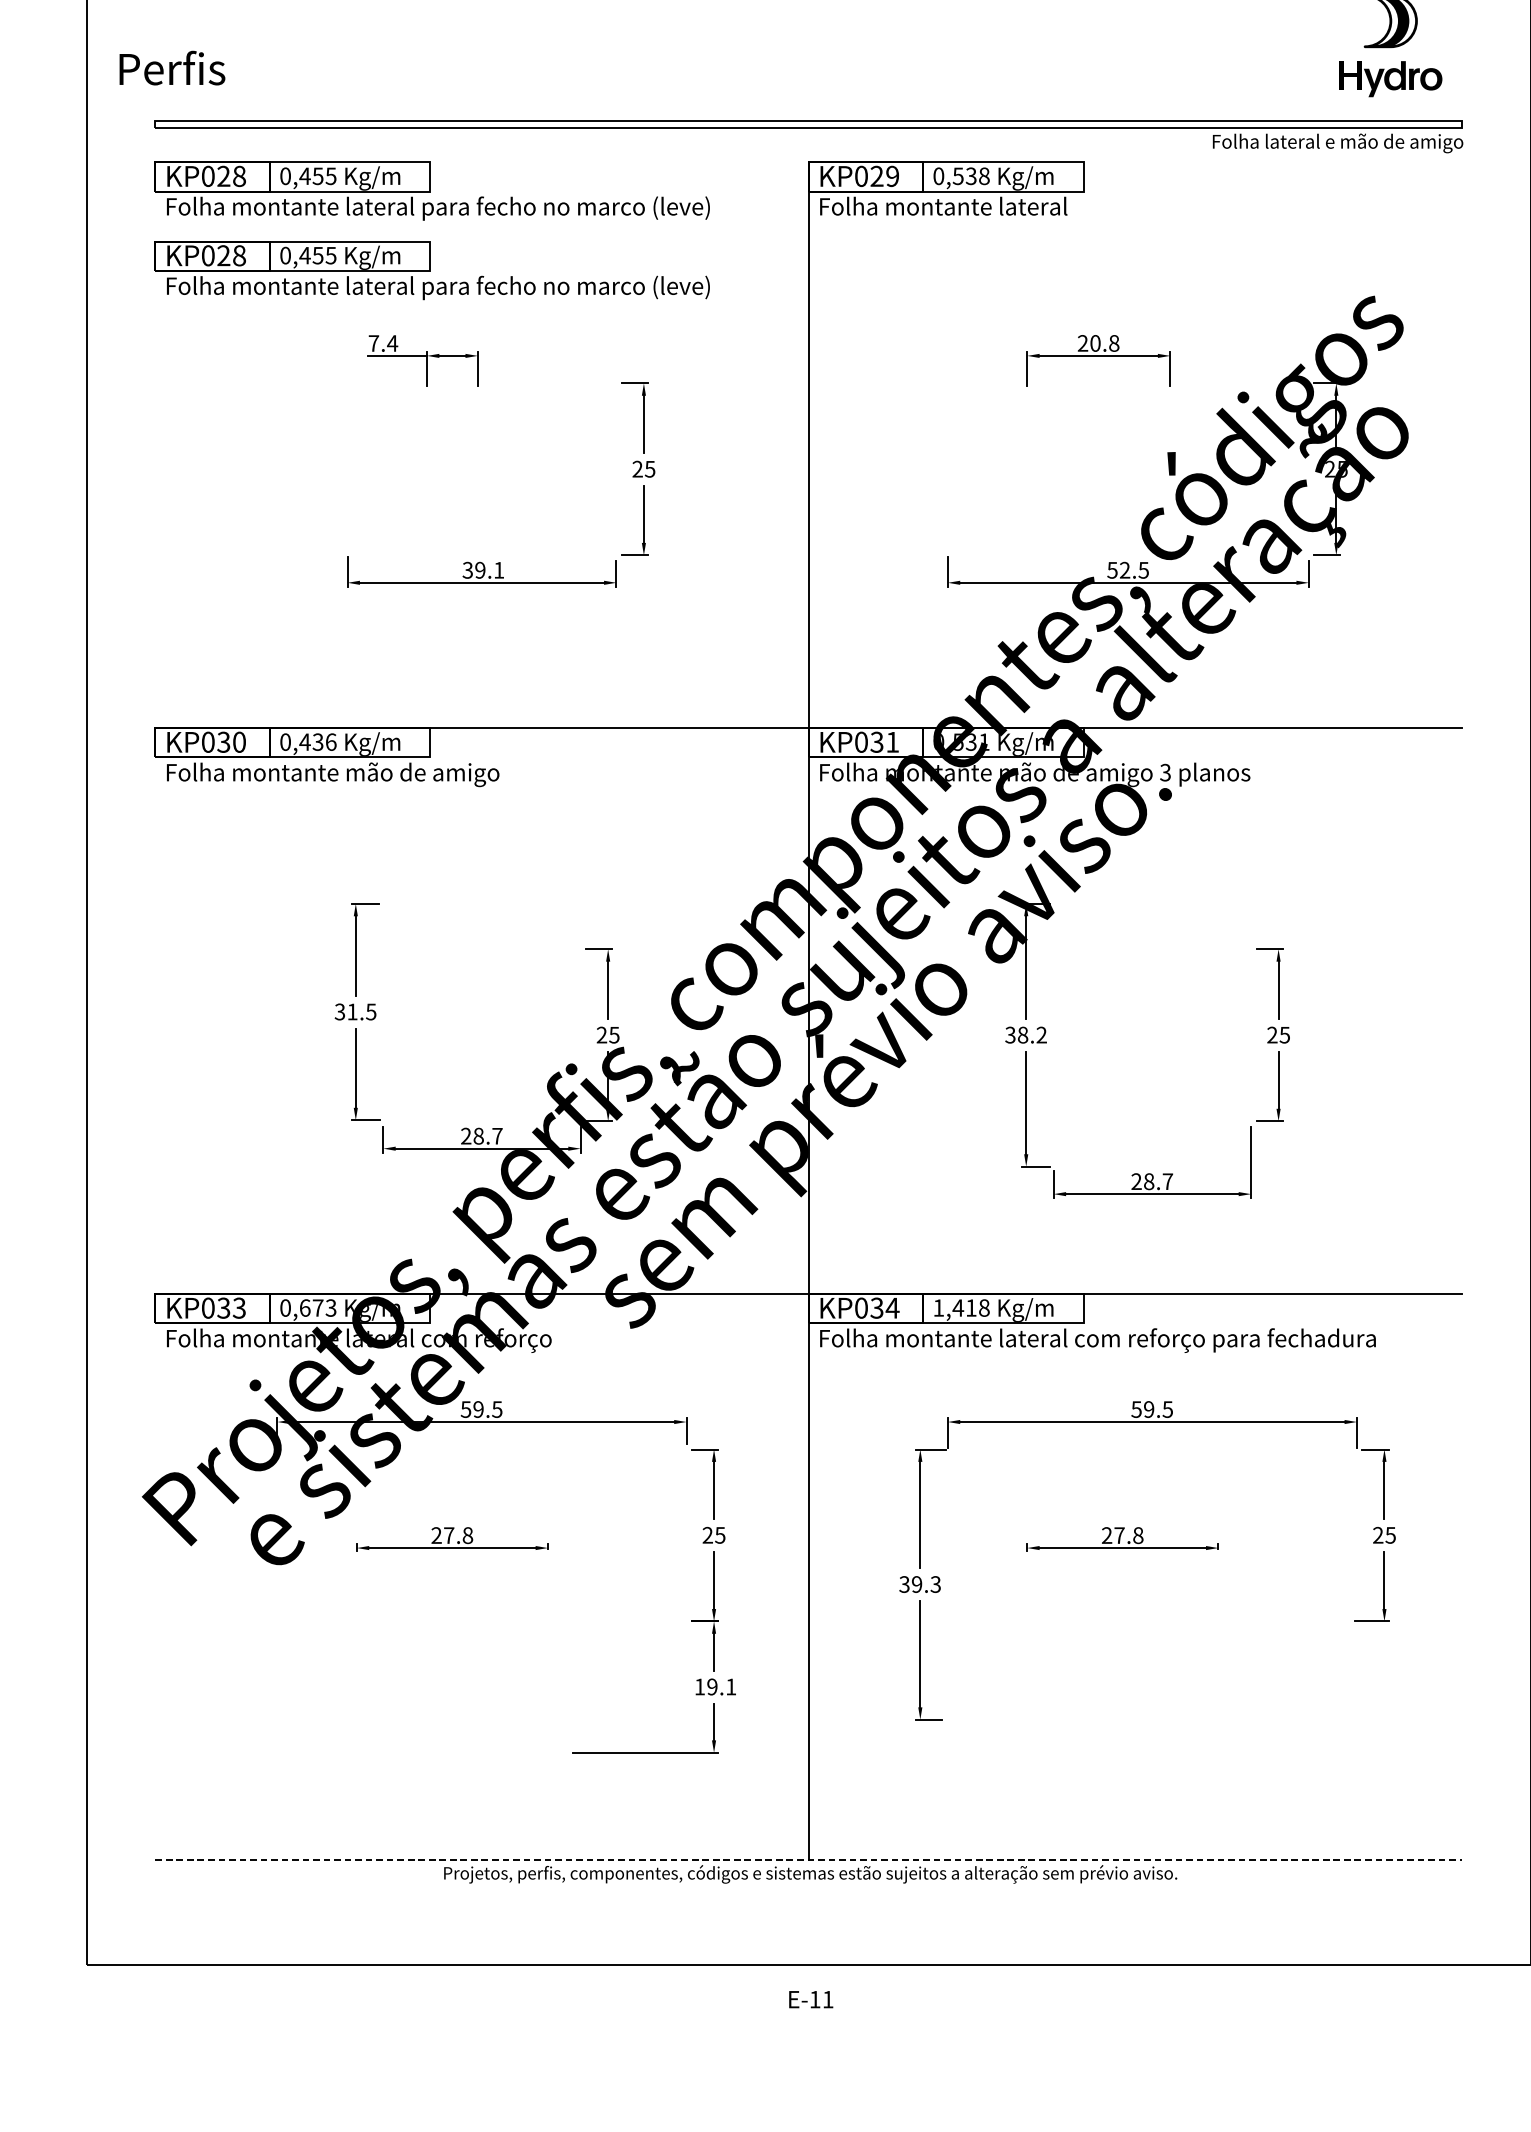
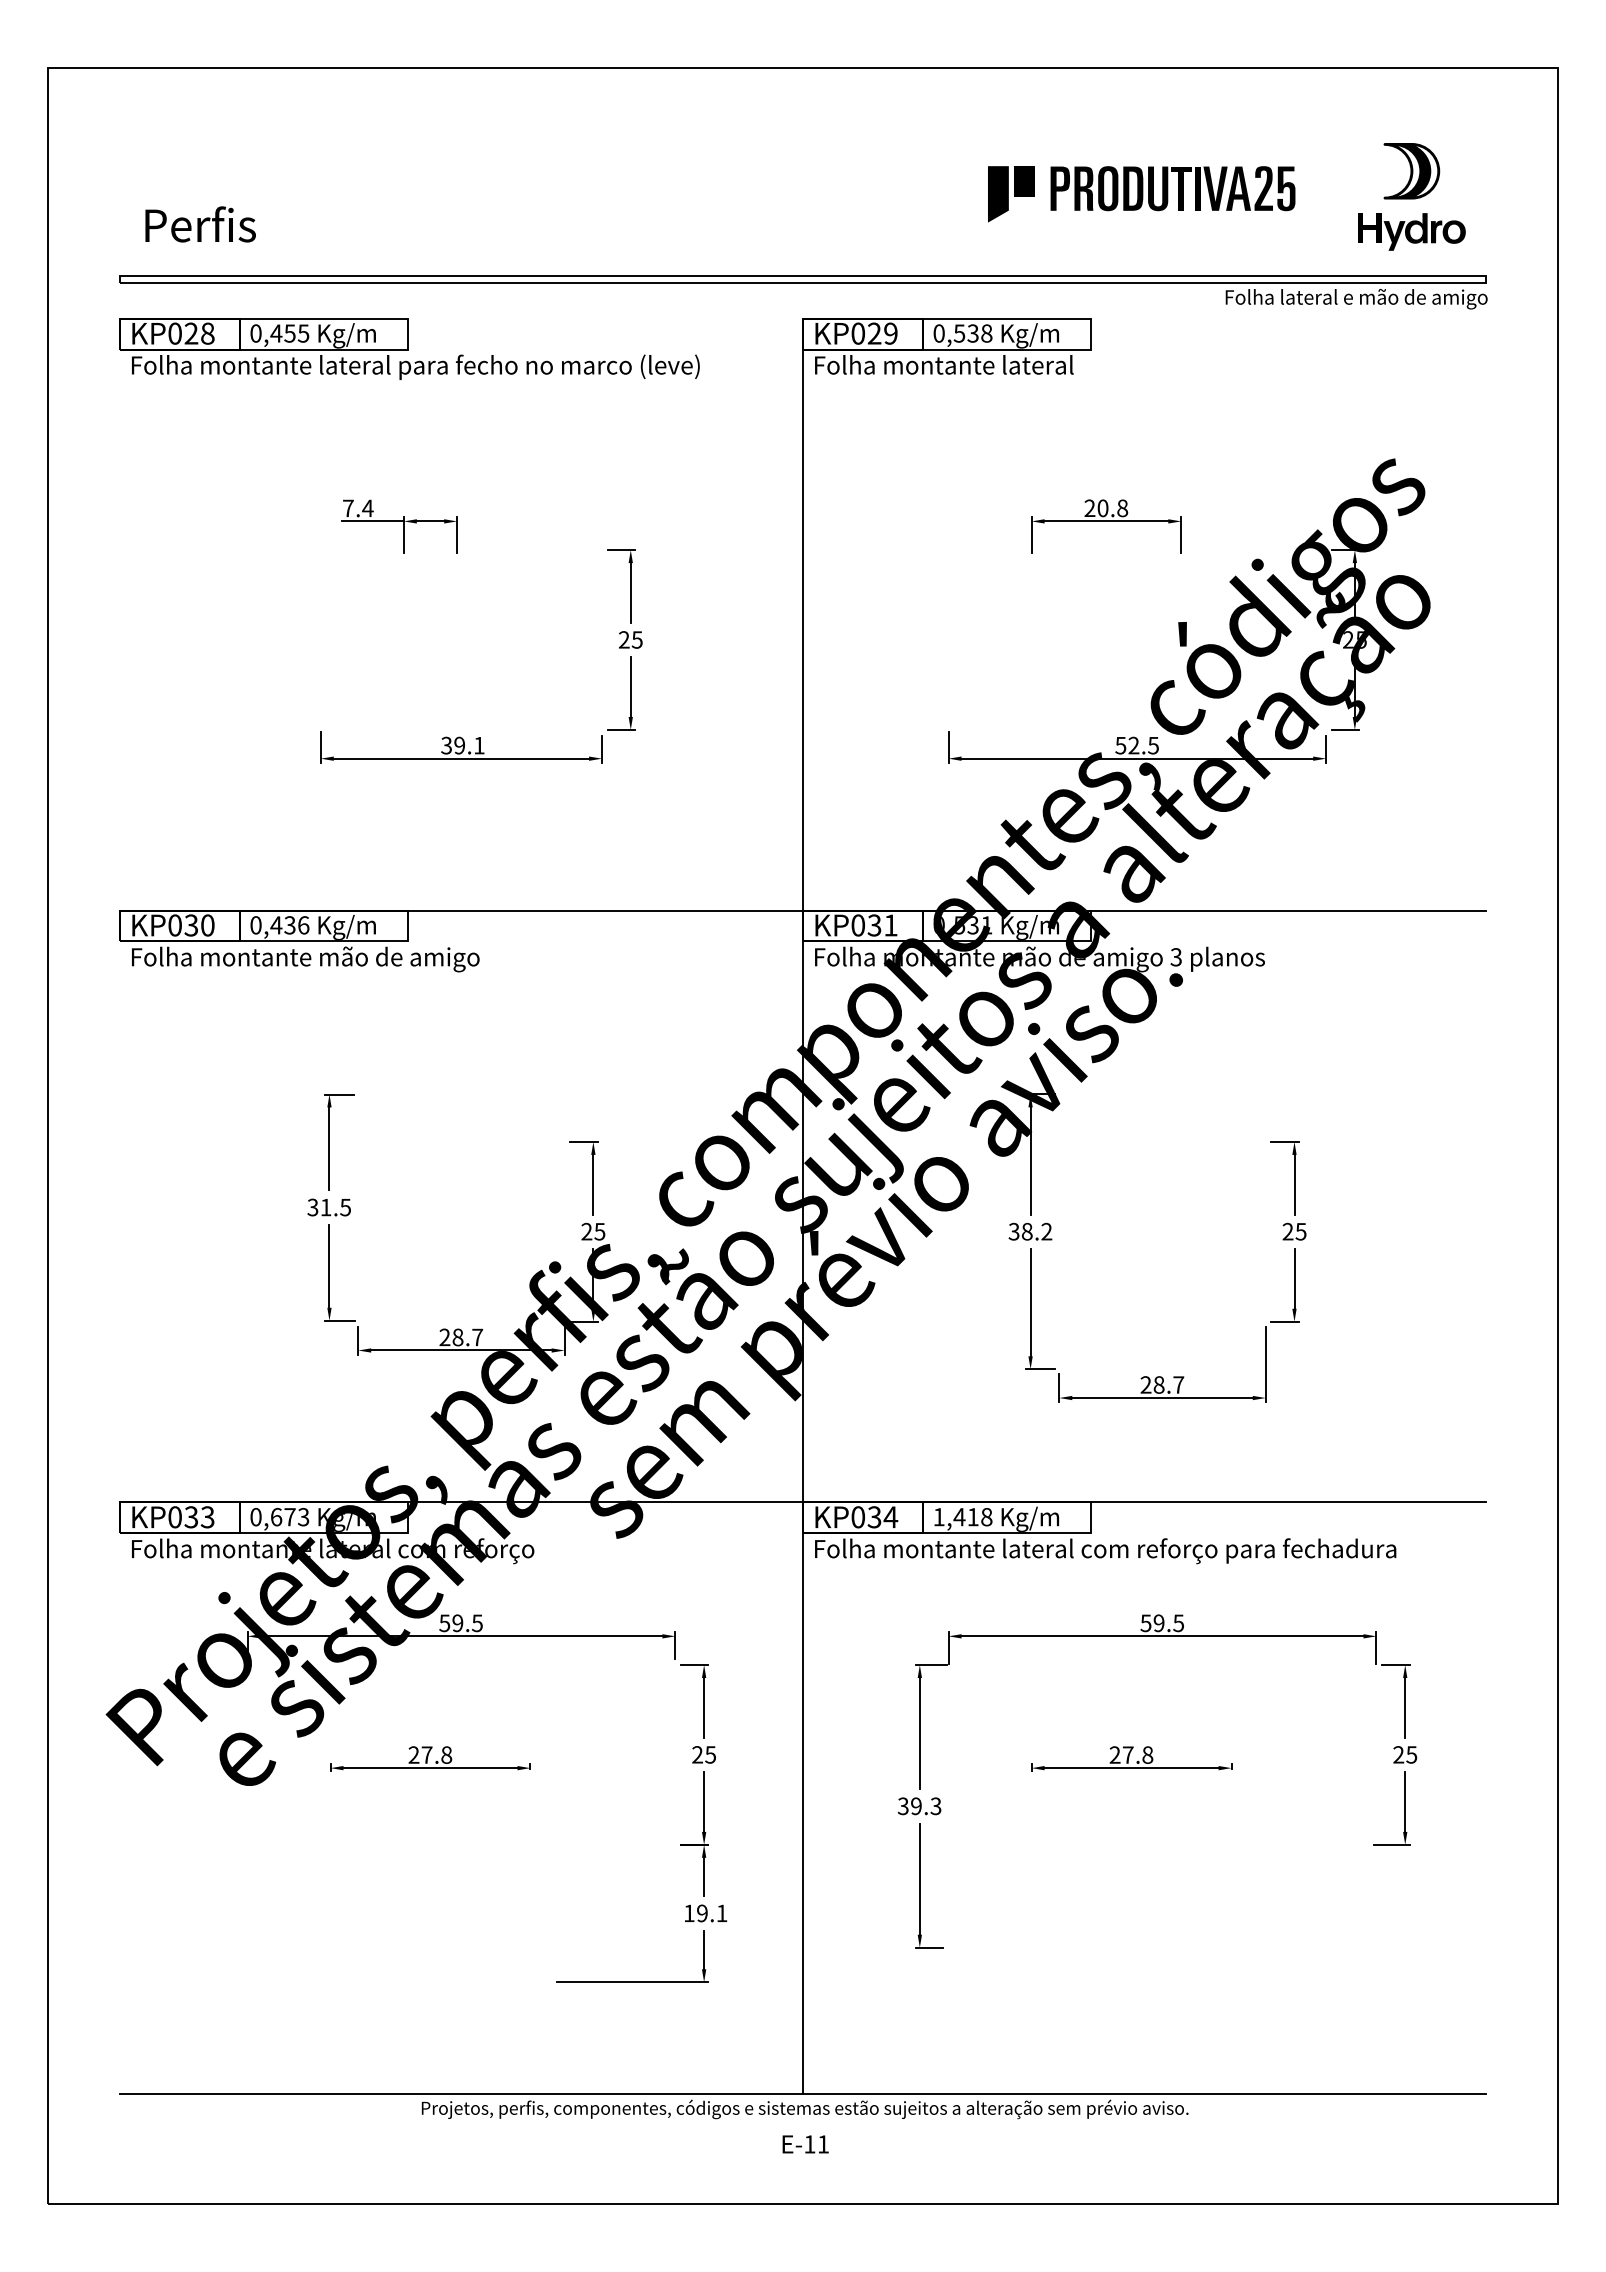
part: (1132, 43) -> (1141, 194), added
text: (172, 68) -> (200, 224), moved
part: (432, 269) -> (409, 431), removed
line: (809, 1860) -> (803, 2094), dashed -> solid
text: (810, 1999) -> (805, 2144), moved

